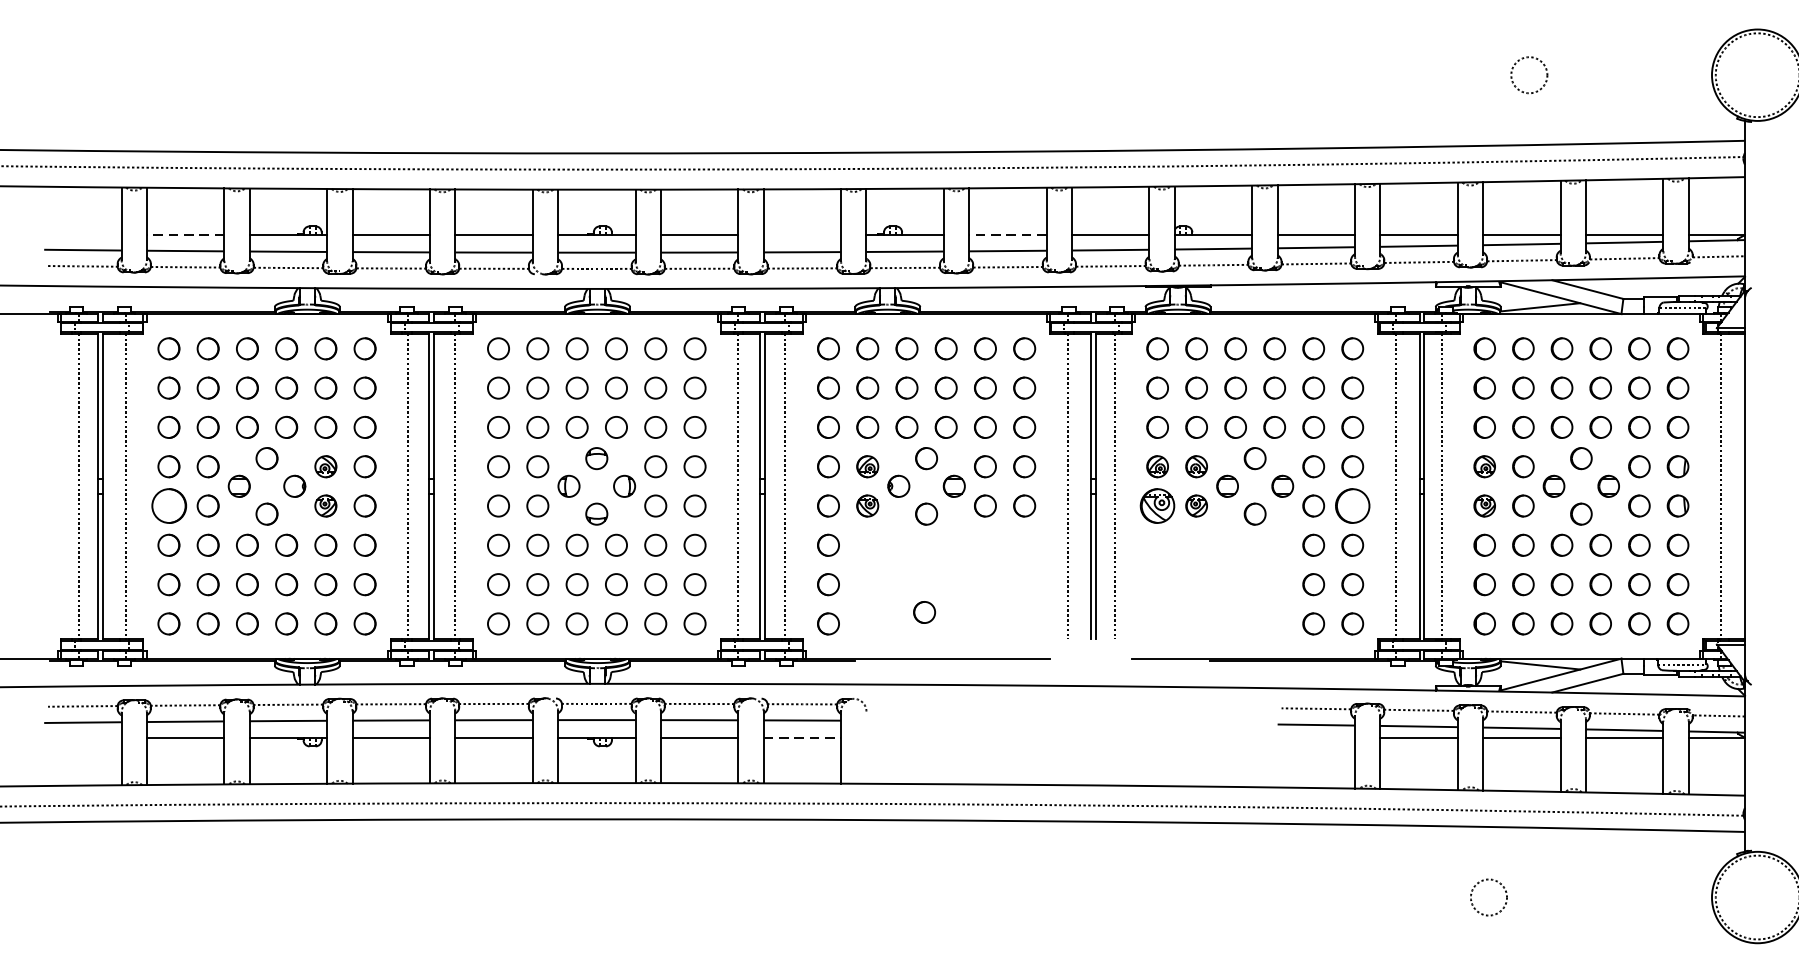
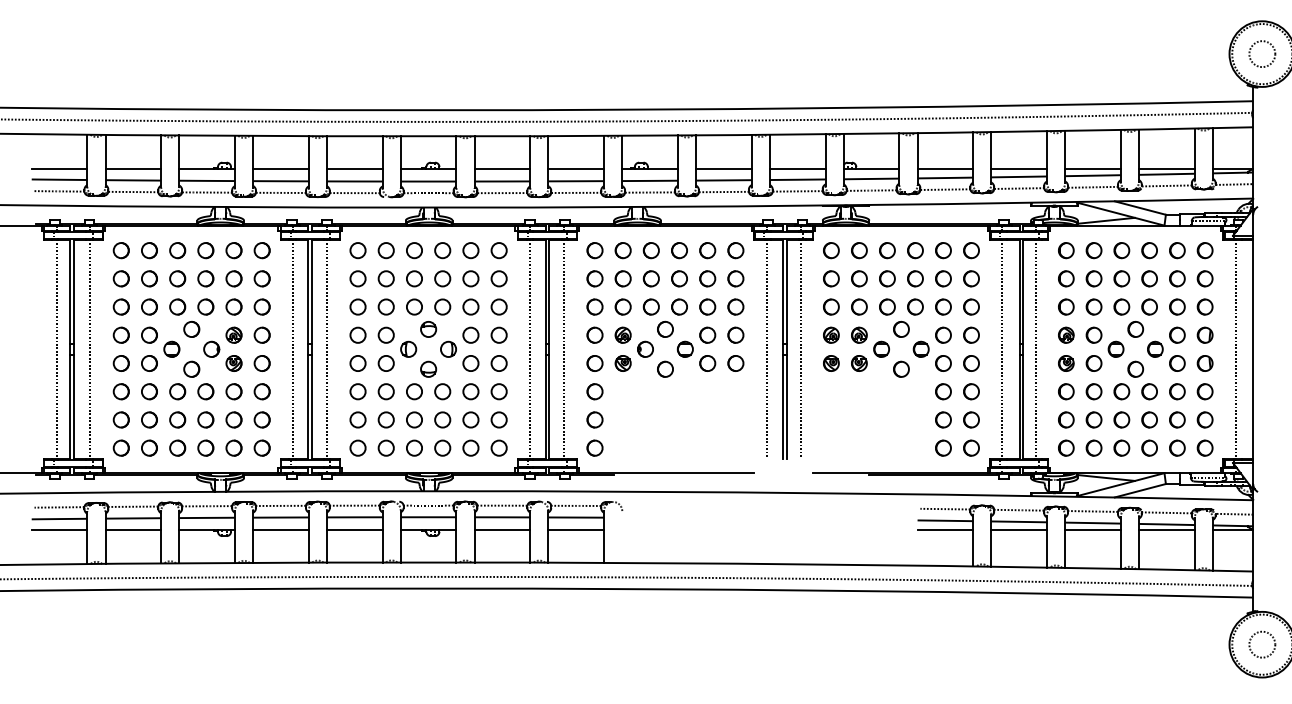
circle: (1529, 74) -> (1262, 53), moved
line: (82, 234) -> (59, 168), added
line: (185, 234) -> (133, 168), dashed -> solid
line: (802, 234) -> (576, 168), added
line: (1007, 234) -> (723, 168), dashed -> solid
circle: (167, 506) -> (120, 363), size x0.62
part: (1157, 506) -> (831, 363), size x0.62
part: (1352, 506) -> (971, 363), size x0.62
circle: (923, 611) -> (663, 439), removed
line: (82, 738) -> (59, 530), added
line: (802, 738) -> (576, 530), dashed -> solid
line: (1316, 738) -> (945, 530), added
circle: (1489, 897) -> (1262, 644), moved

